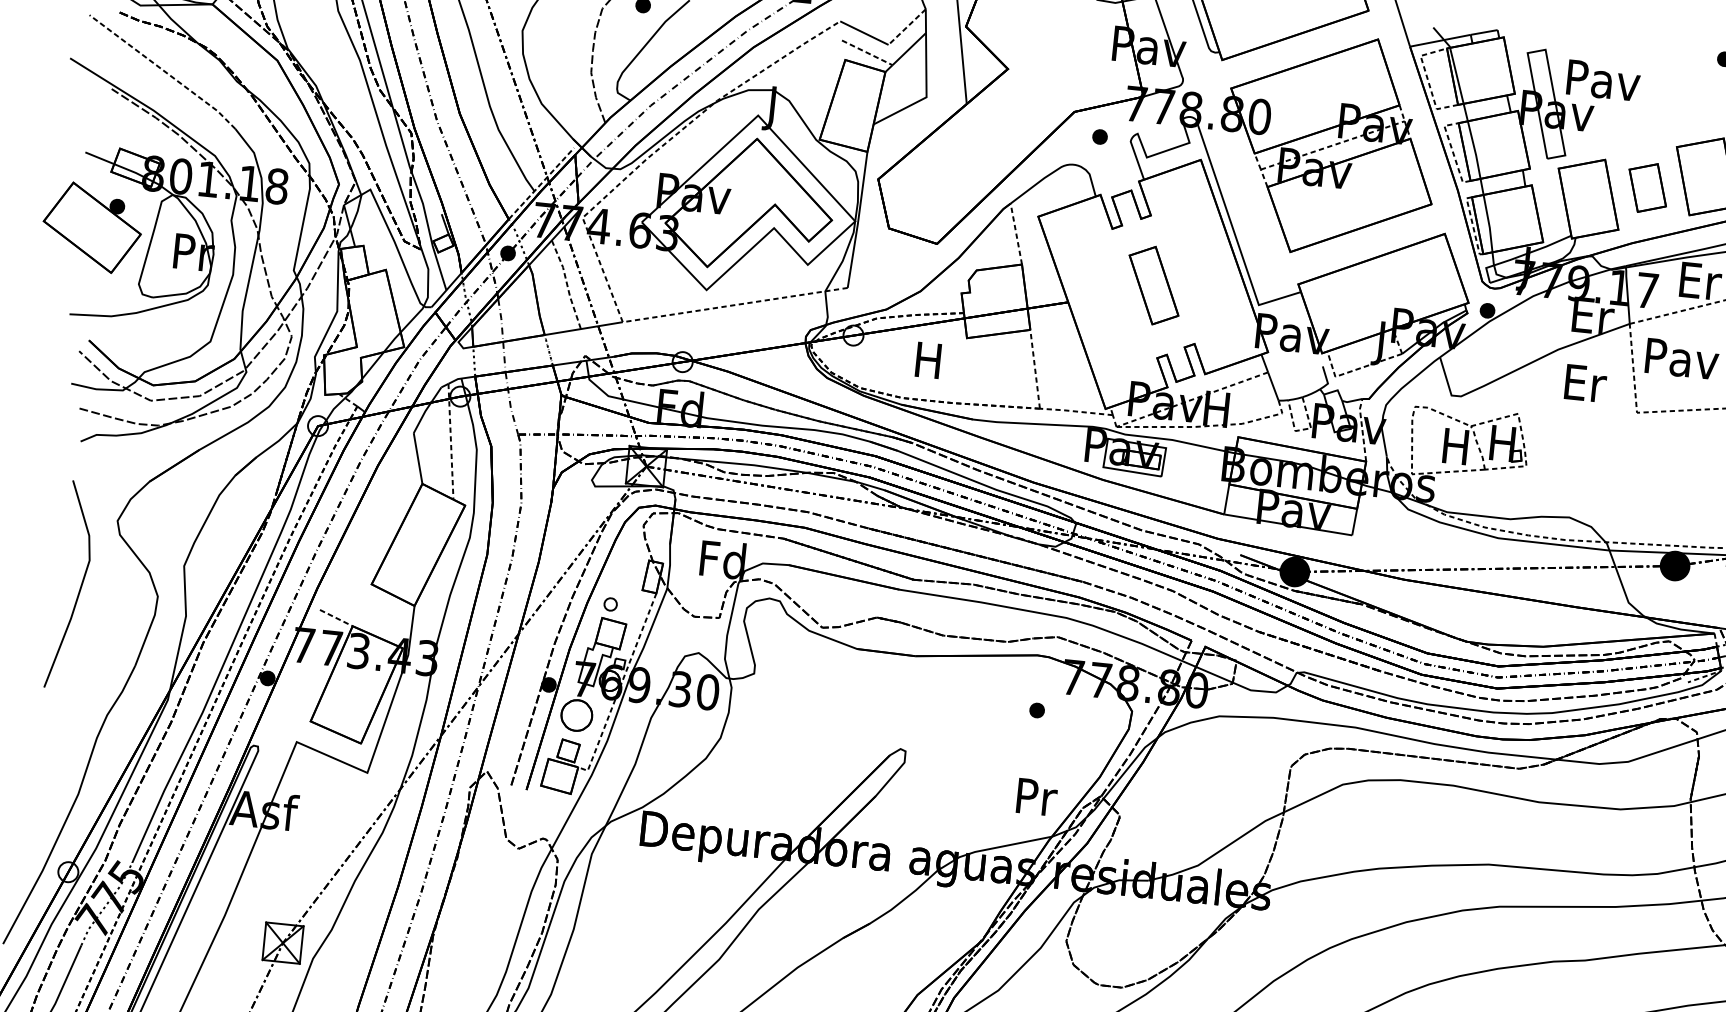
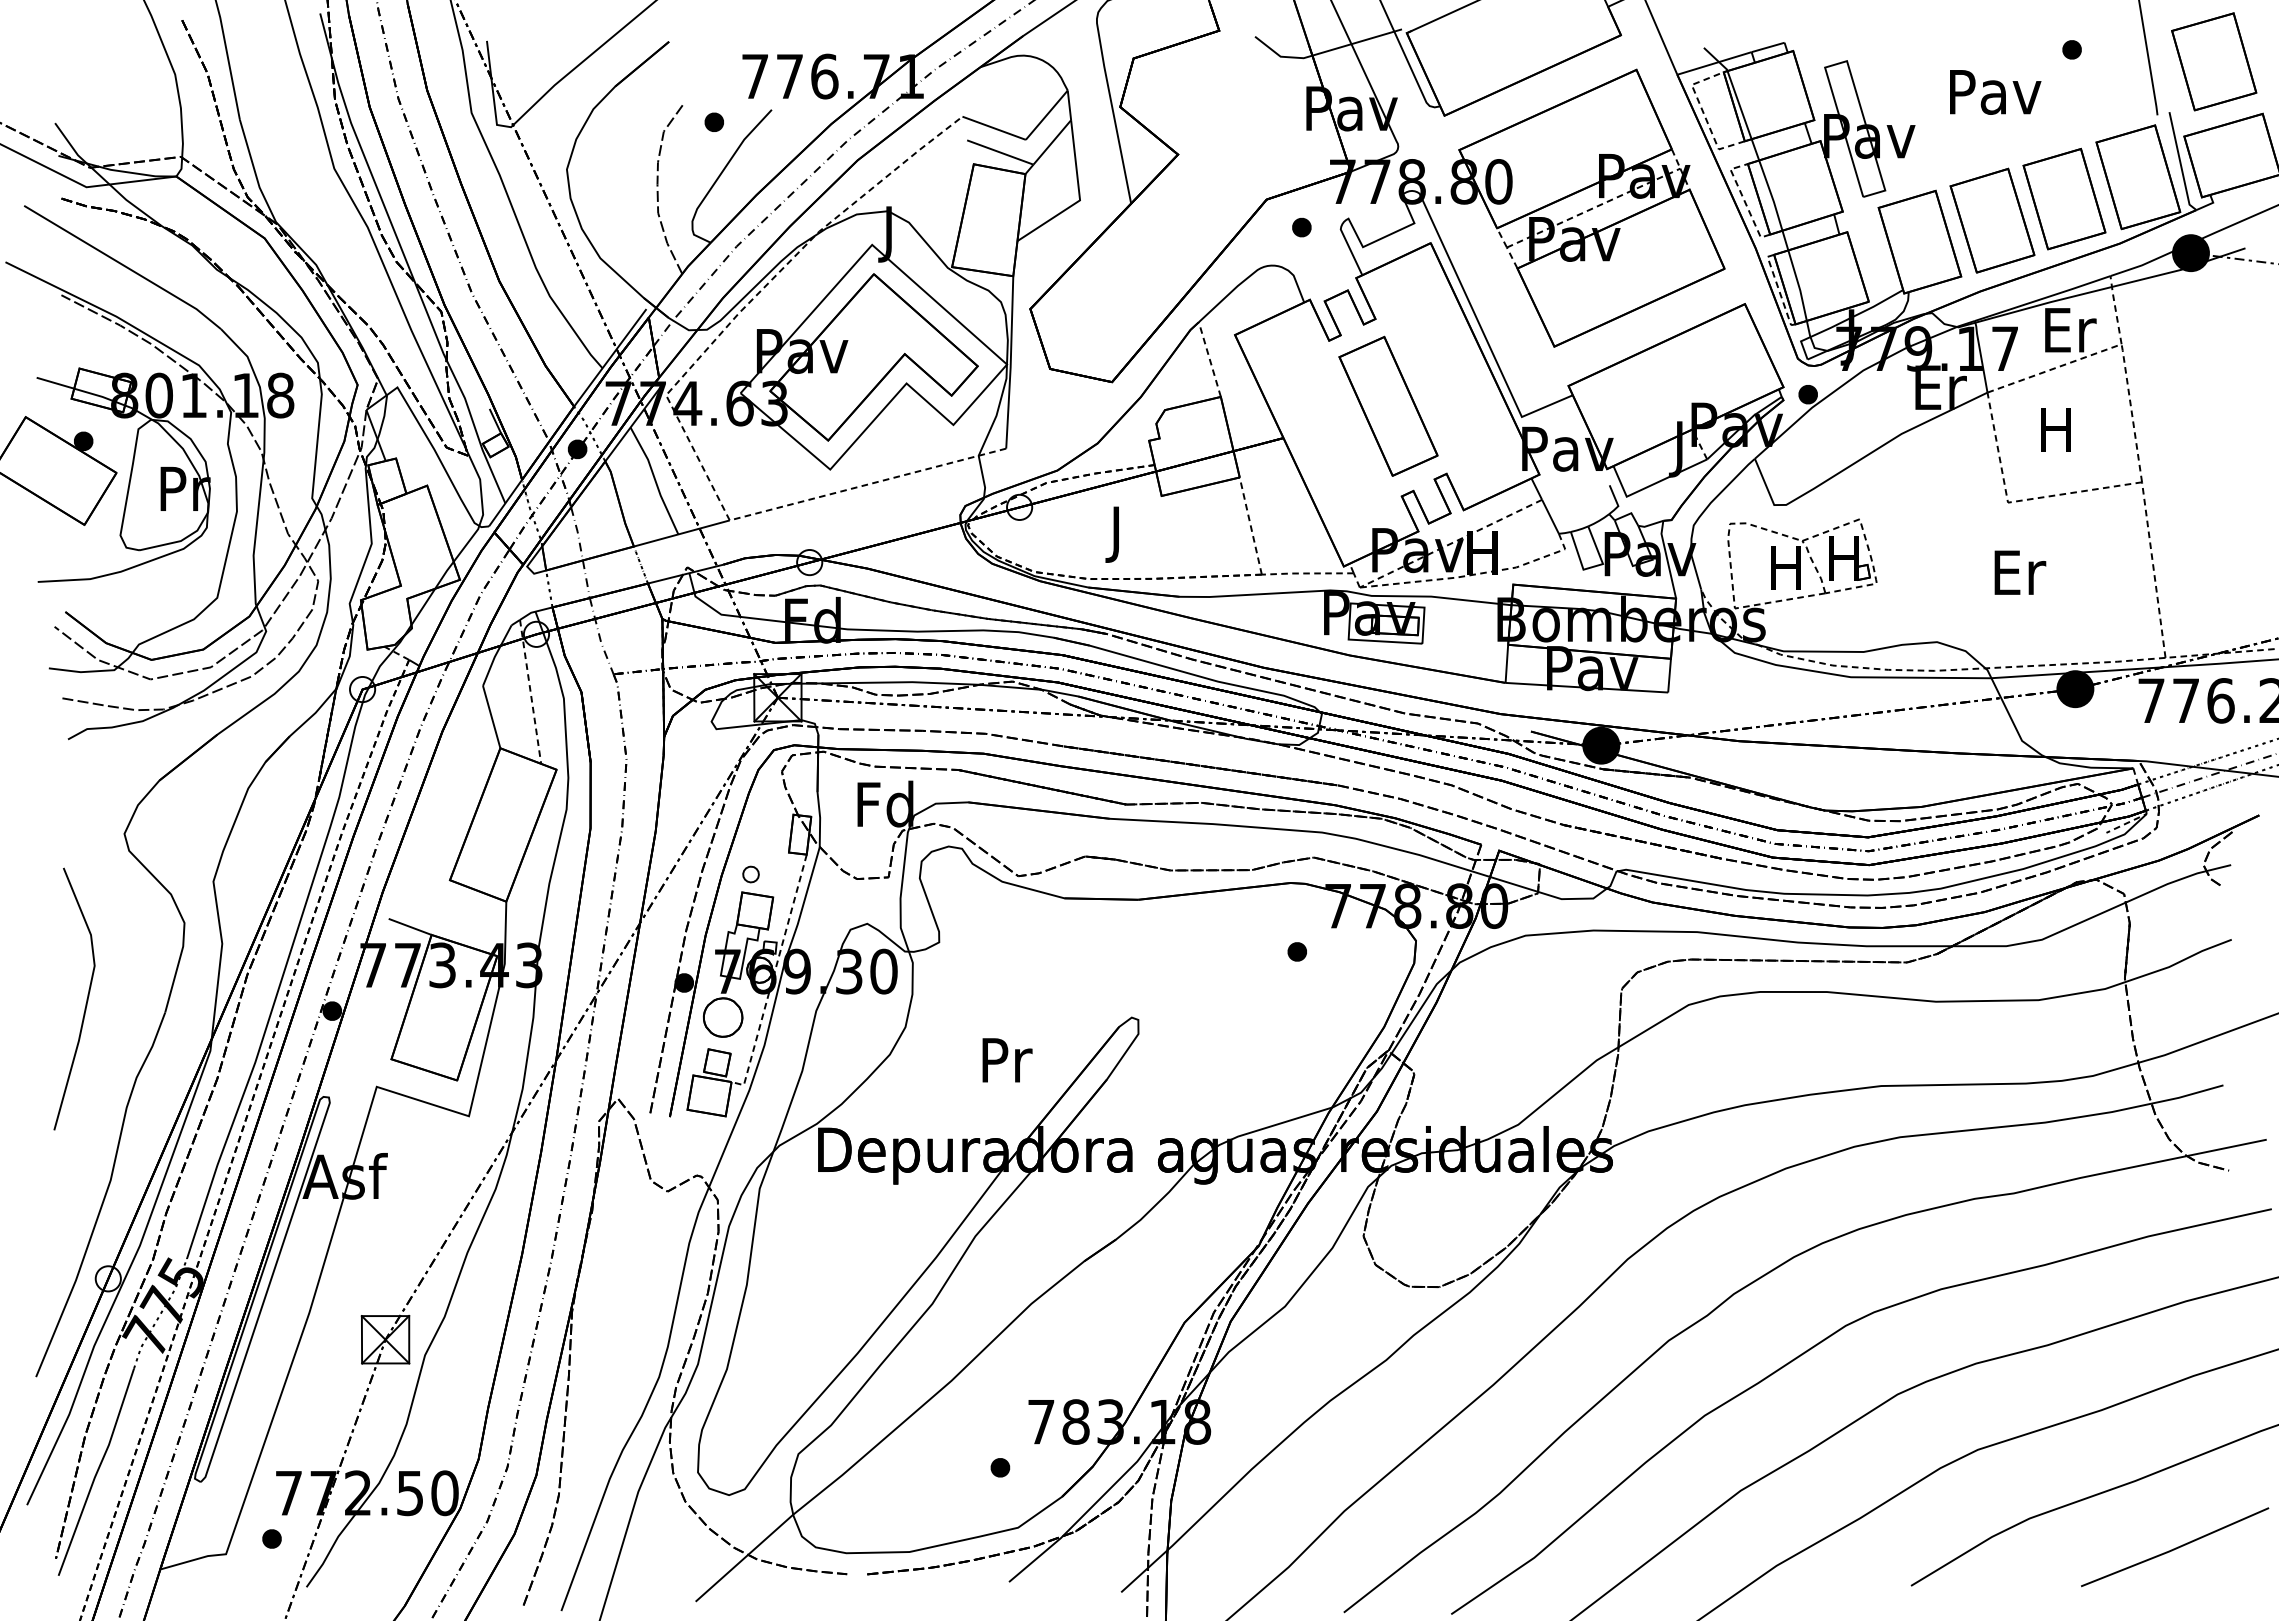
line: (906, 27) -> (1046, 115), dashed -> solid
line: (867, 52) -> (1000, 152), dashed -> solid
line: (164, 70) -> (124, 265), dashed -> solid
text: (1603, 80) -> (1995, 92), moved
line: (541, 183) -> (610, 357), dashed -> solid
part: (1647, 187) -> (1992, 220), size x1.67
line: (567, 284) -> (655, 480), dashed -> solid
part: (1154, 285) -> (1388, 405), size x1.43
text: (1682, 358) -> (2057, 429), Pav -> H
text: (927, 364) -> (1115, 534), H -> J
line: (1355, 369) -> (1651, 485), dashed -> solid
text: (1585, 383) -> (2020, 572), moved
line: (1303, 429) -> (1593, 566), dashed -> solid
line: (1362, 429) -> (1667, 559), dashed -> solid
line: (80, 585) -> (86, 998), moved
line: (336, 617) -> (410, 926), dashed -> solid
text: (1037, 797) -> (1007, 1060), moved

